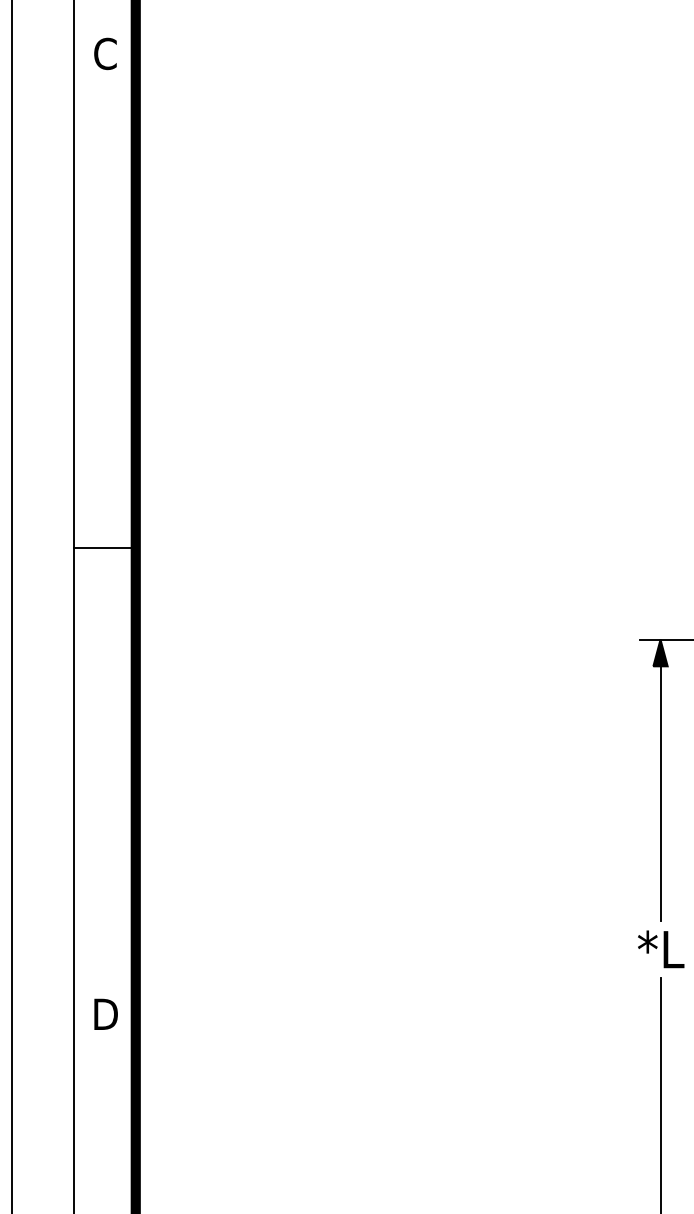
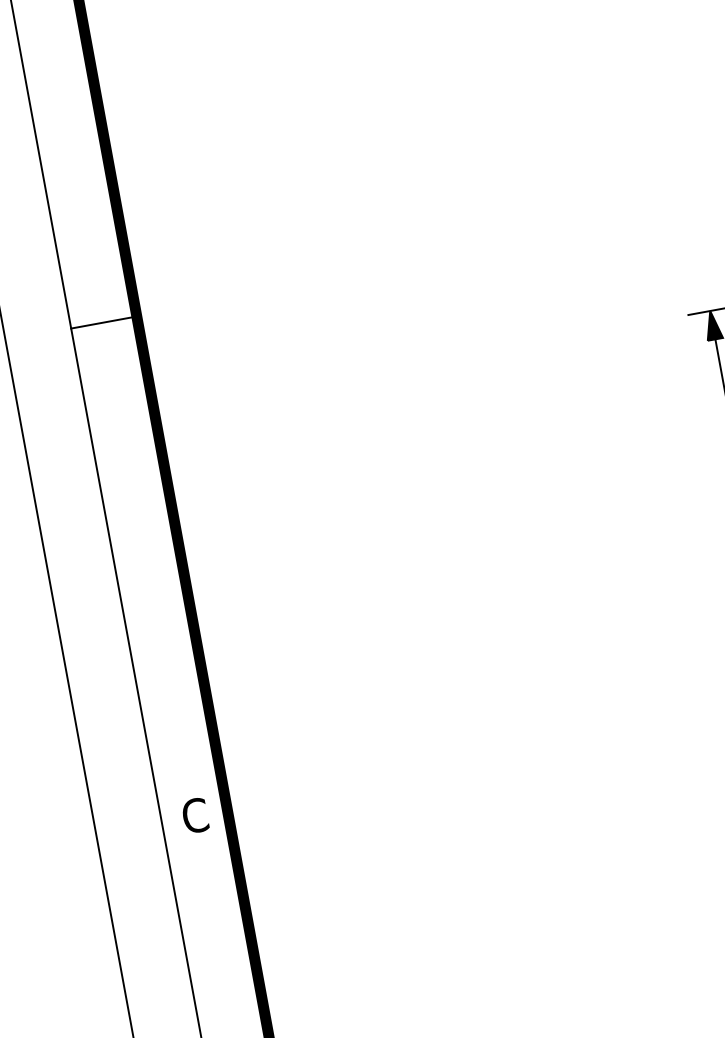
text: (105, 1014) -> (195, 815), D -> C

